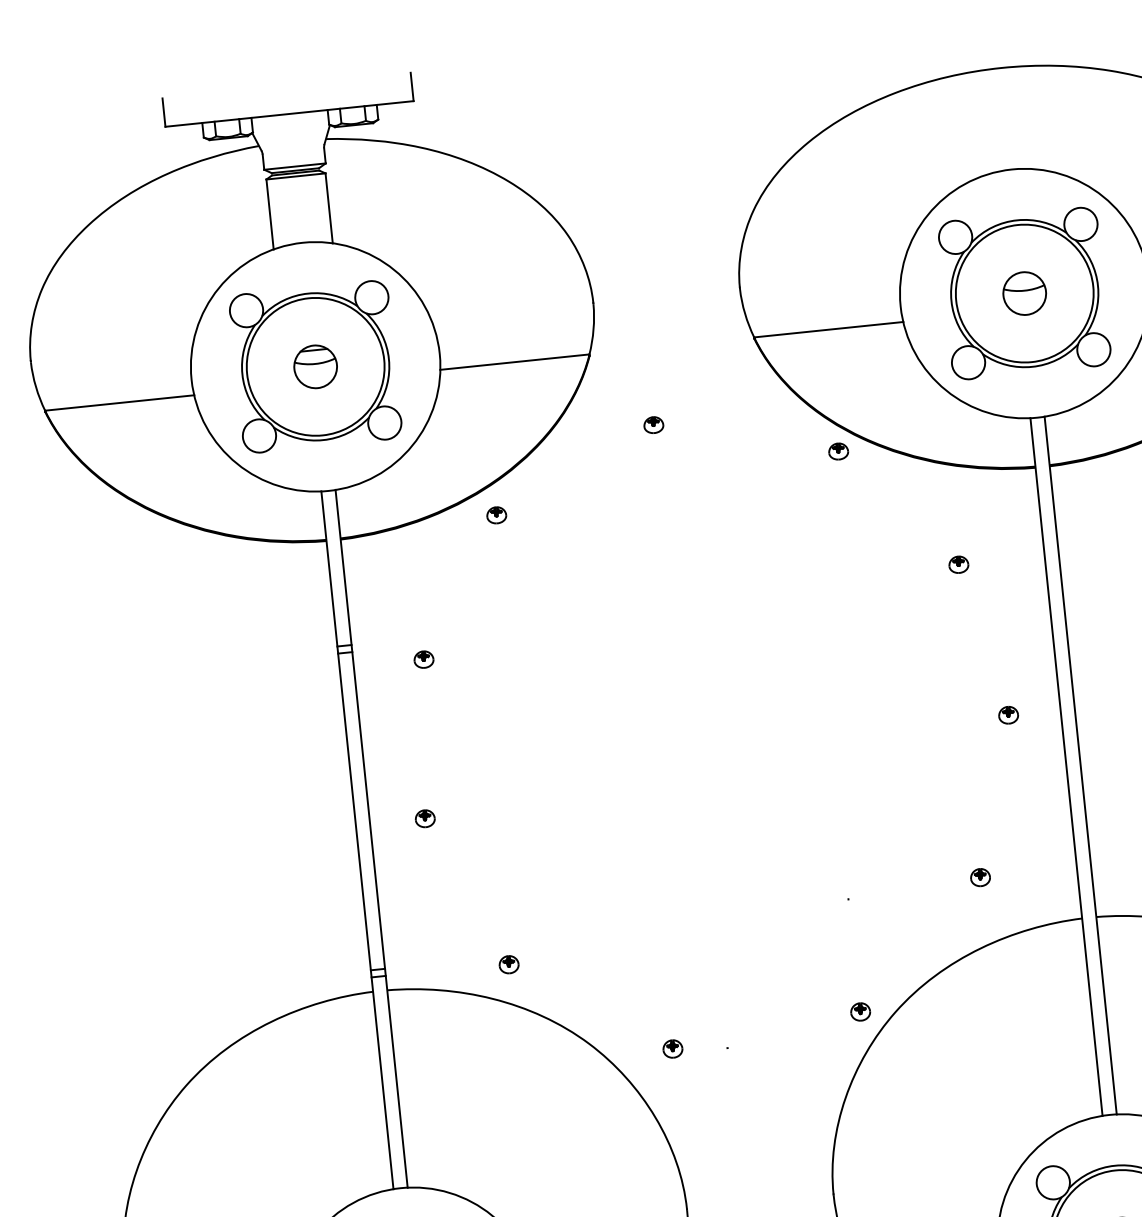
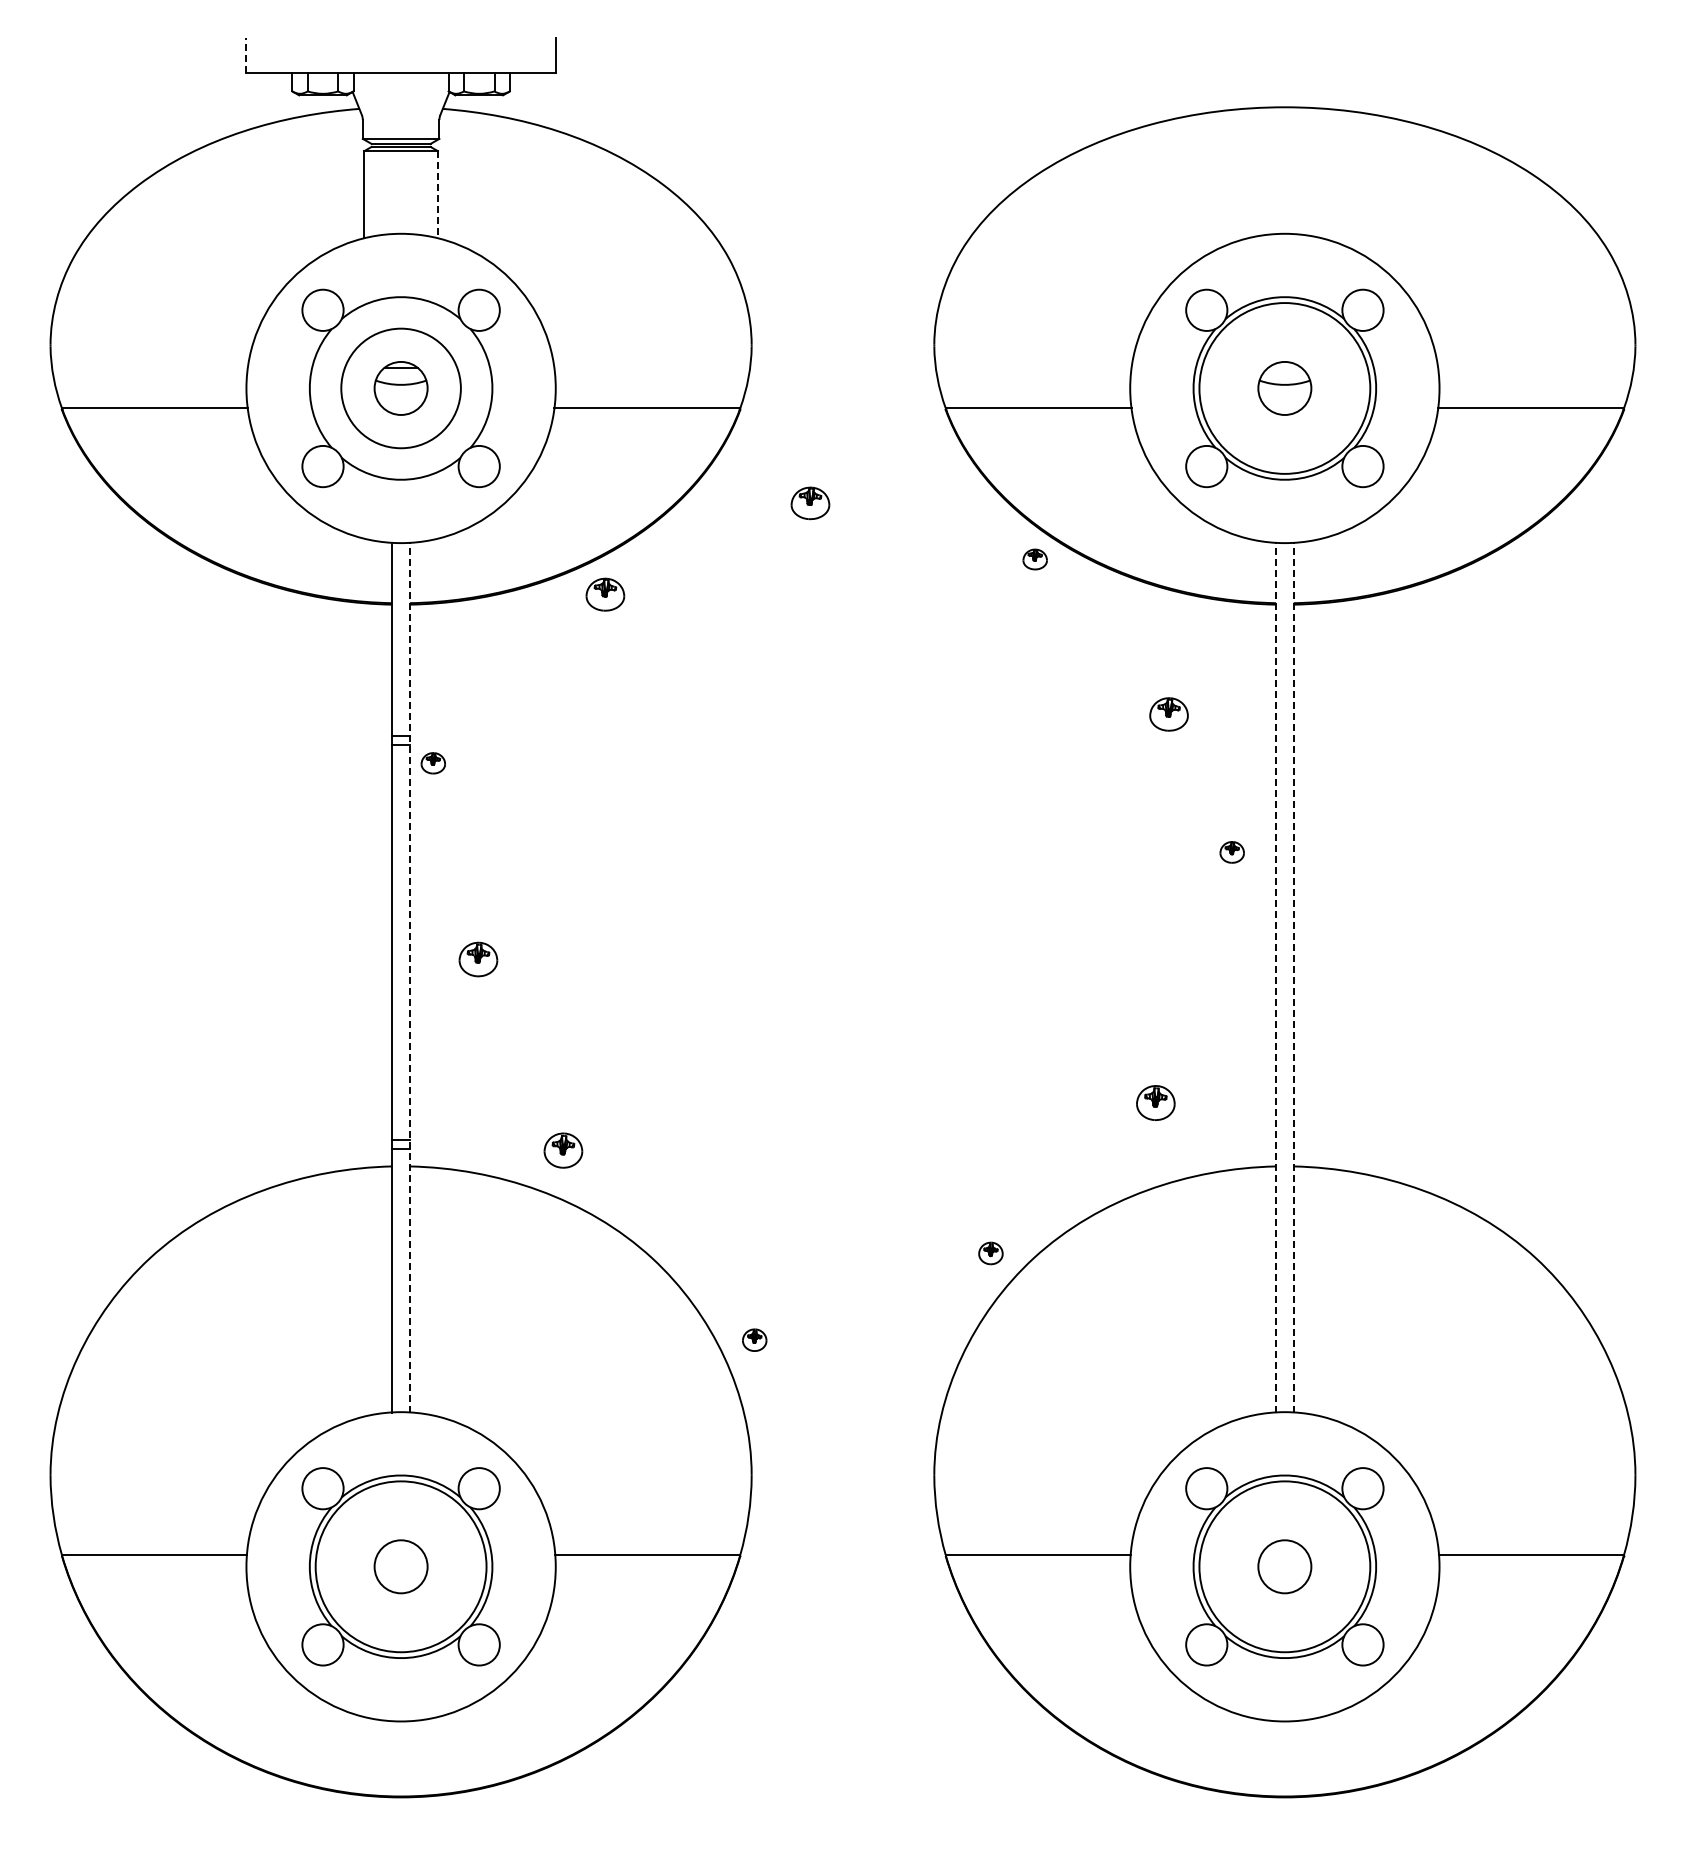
line: (164, 112) -> (246, 55), solid -> dashed
line: (328, 208) -> (437, 194), solid -> dashed
circle: (315, 366) -> (400, 388), size x0.7
part: (653, 425) -> (810, 503), size x1.6
part: (496, 515) -> (605, 594), size x1.6
part: (958, 564) -> (1168, 714), size x1.6
part: (423, 659) -> (432, 763), moved
part: (1008, 715) -> (1231, 852), moved
line: (1080, 765) -> (1293, 977), solid -> dashed
line: (1066, 766) -> (1276, 977), solid -> dashed
part: (425, 818) -> (478, 959), size x1.6
line: (371, 838) -> (409, 977), solid -> dashed
part: (980, 877) -> (1155, 1102), size x1.6
part: (509, 963) -> (563, 1149), size x1.6
part: (672, 1048) -> (754, 1339), moved

